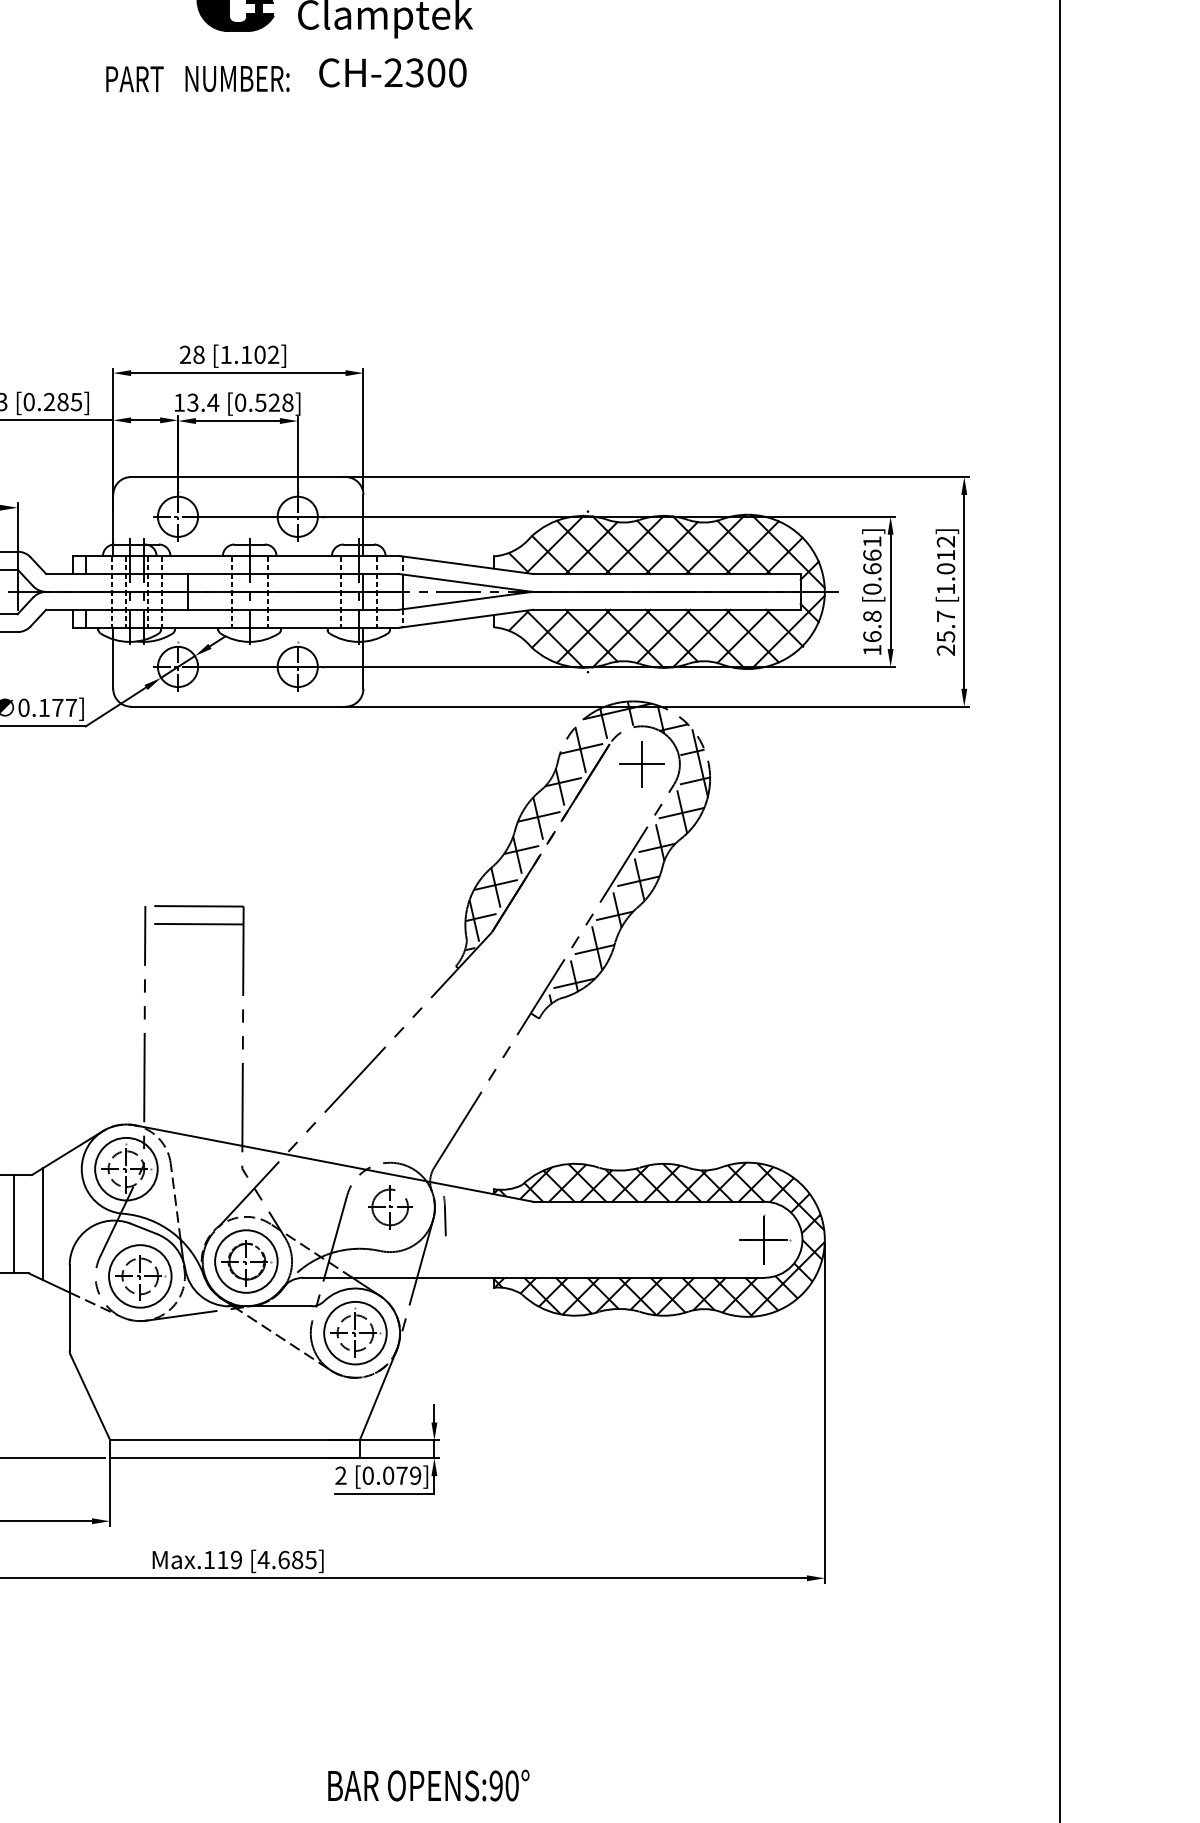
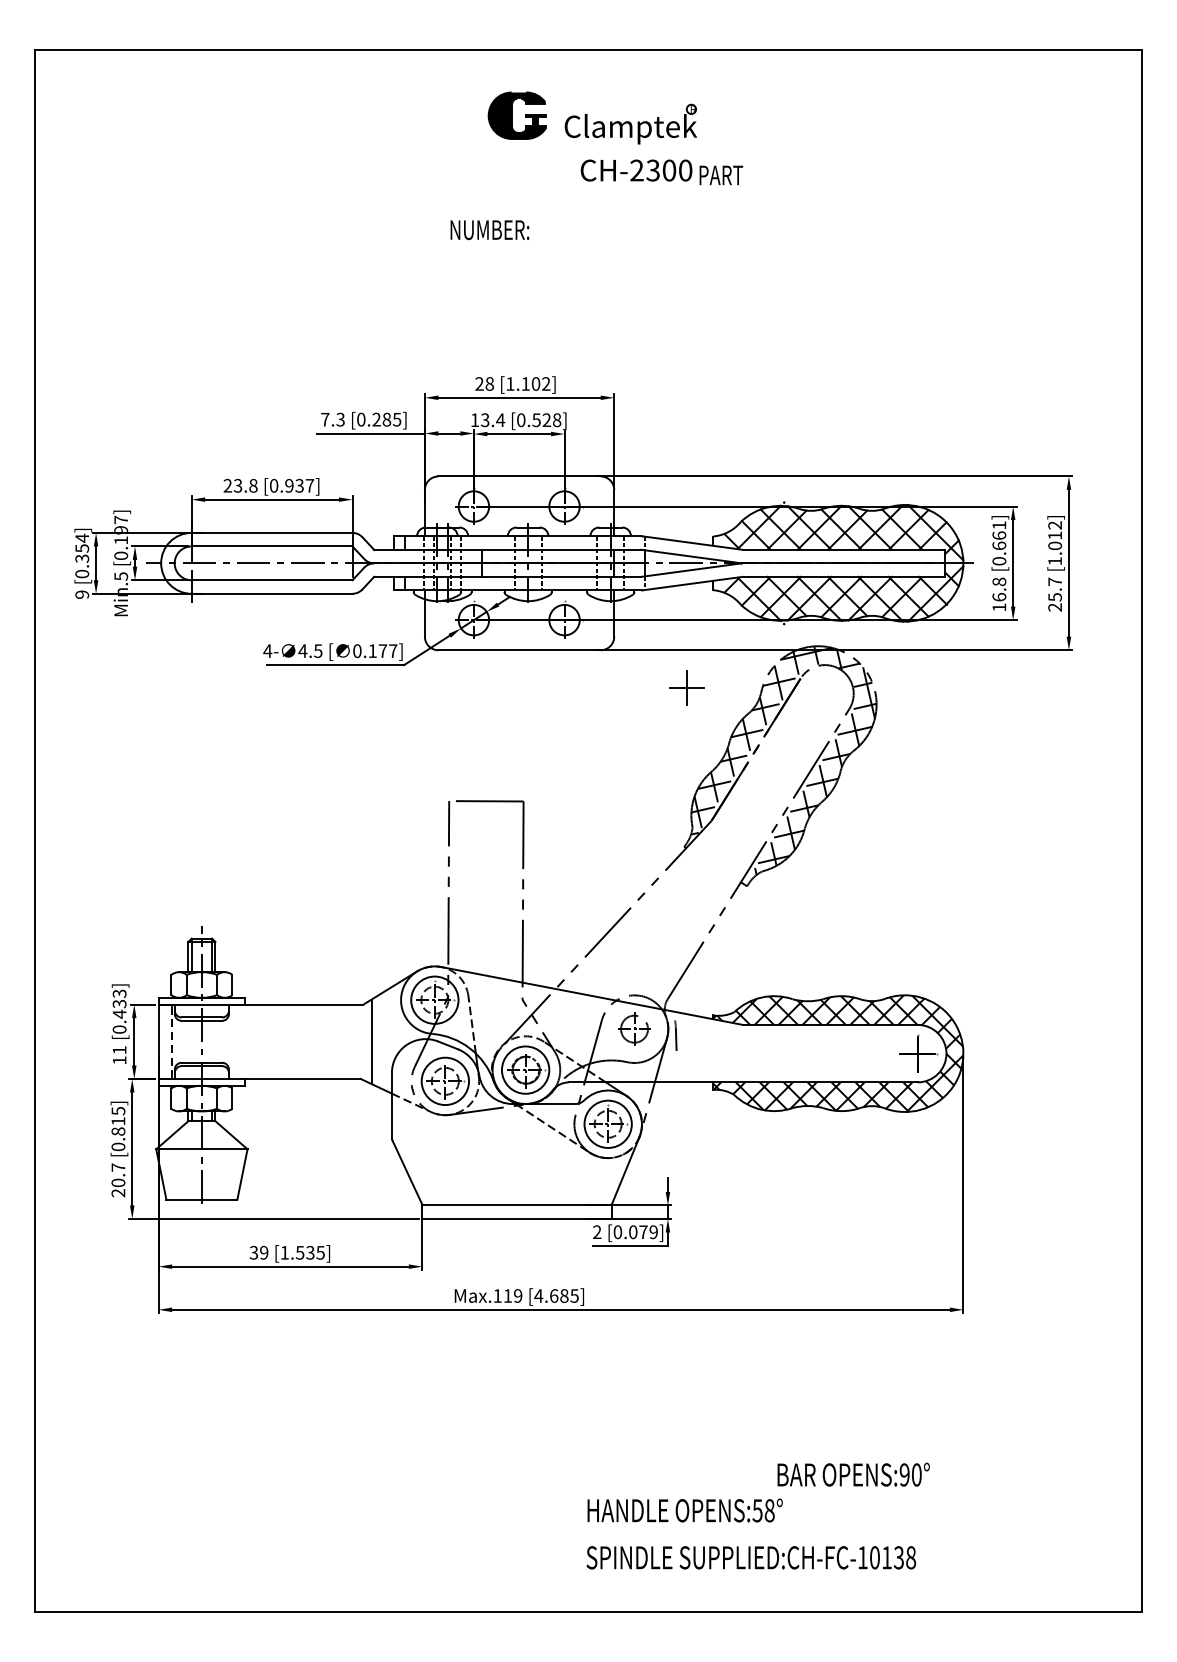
text: (135, 79) -> (721, 175), moved
text: (236, 79) -> (489, 230), moved
part: (641, 763) -> (686, 687), moved
line: (194, 923) -> (486, 814), removed
line: (14, 1223) -> (350, 1041), removed
text: (428, 1785) -> (853, 1474), moved

